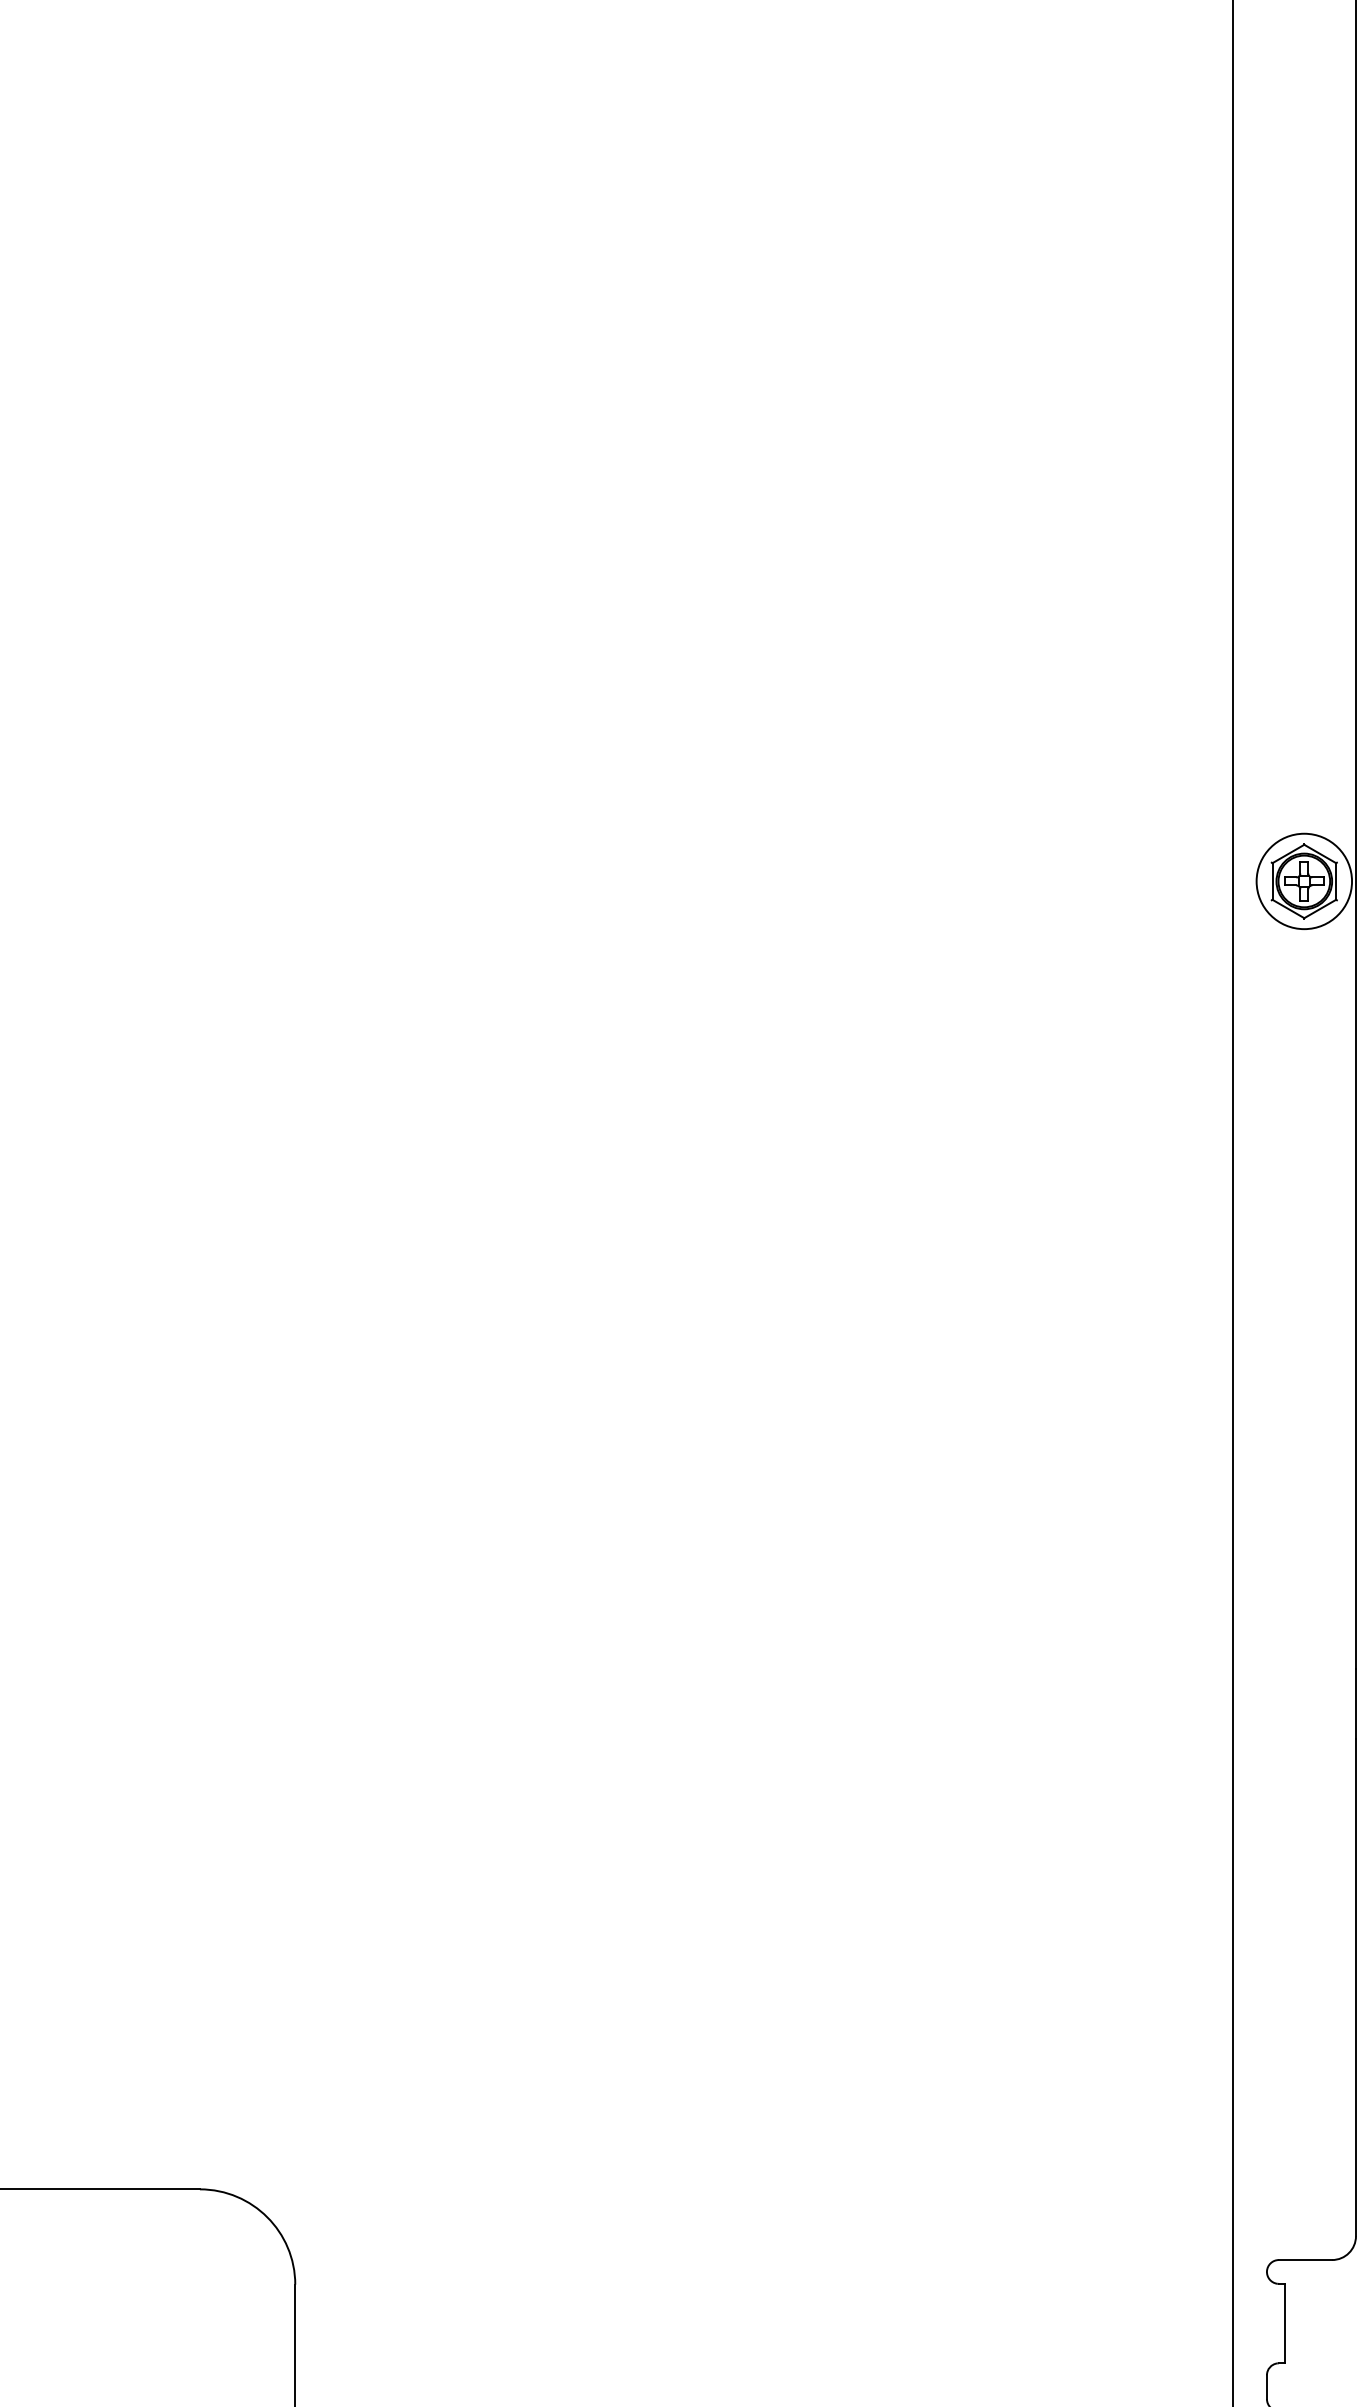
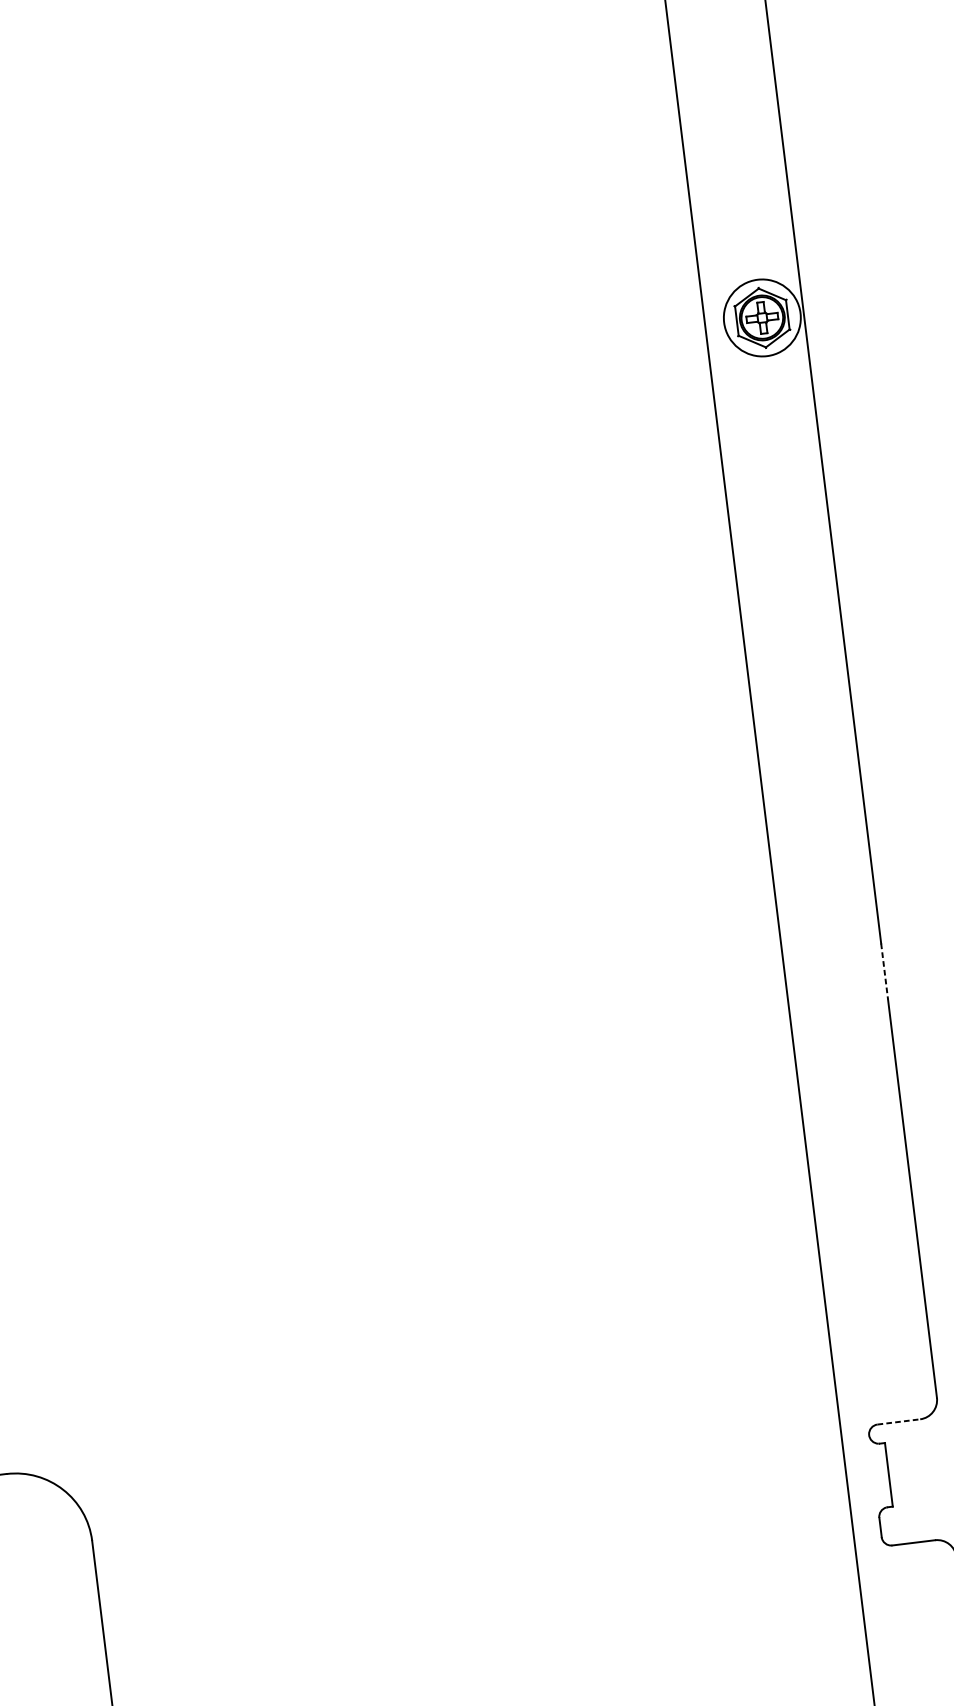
line: (1356, 1703) -> (884, 971), solid -> dashed
line: (1305, 2260) -> (898, 1422), solid -> dashed

